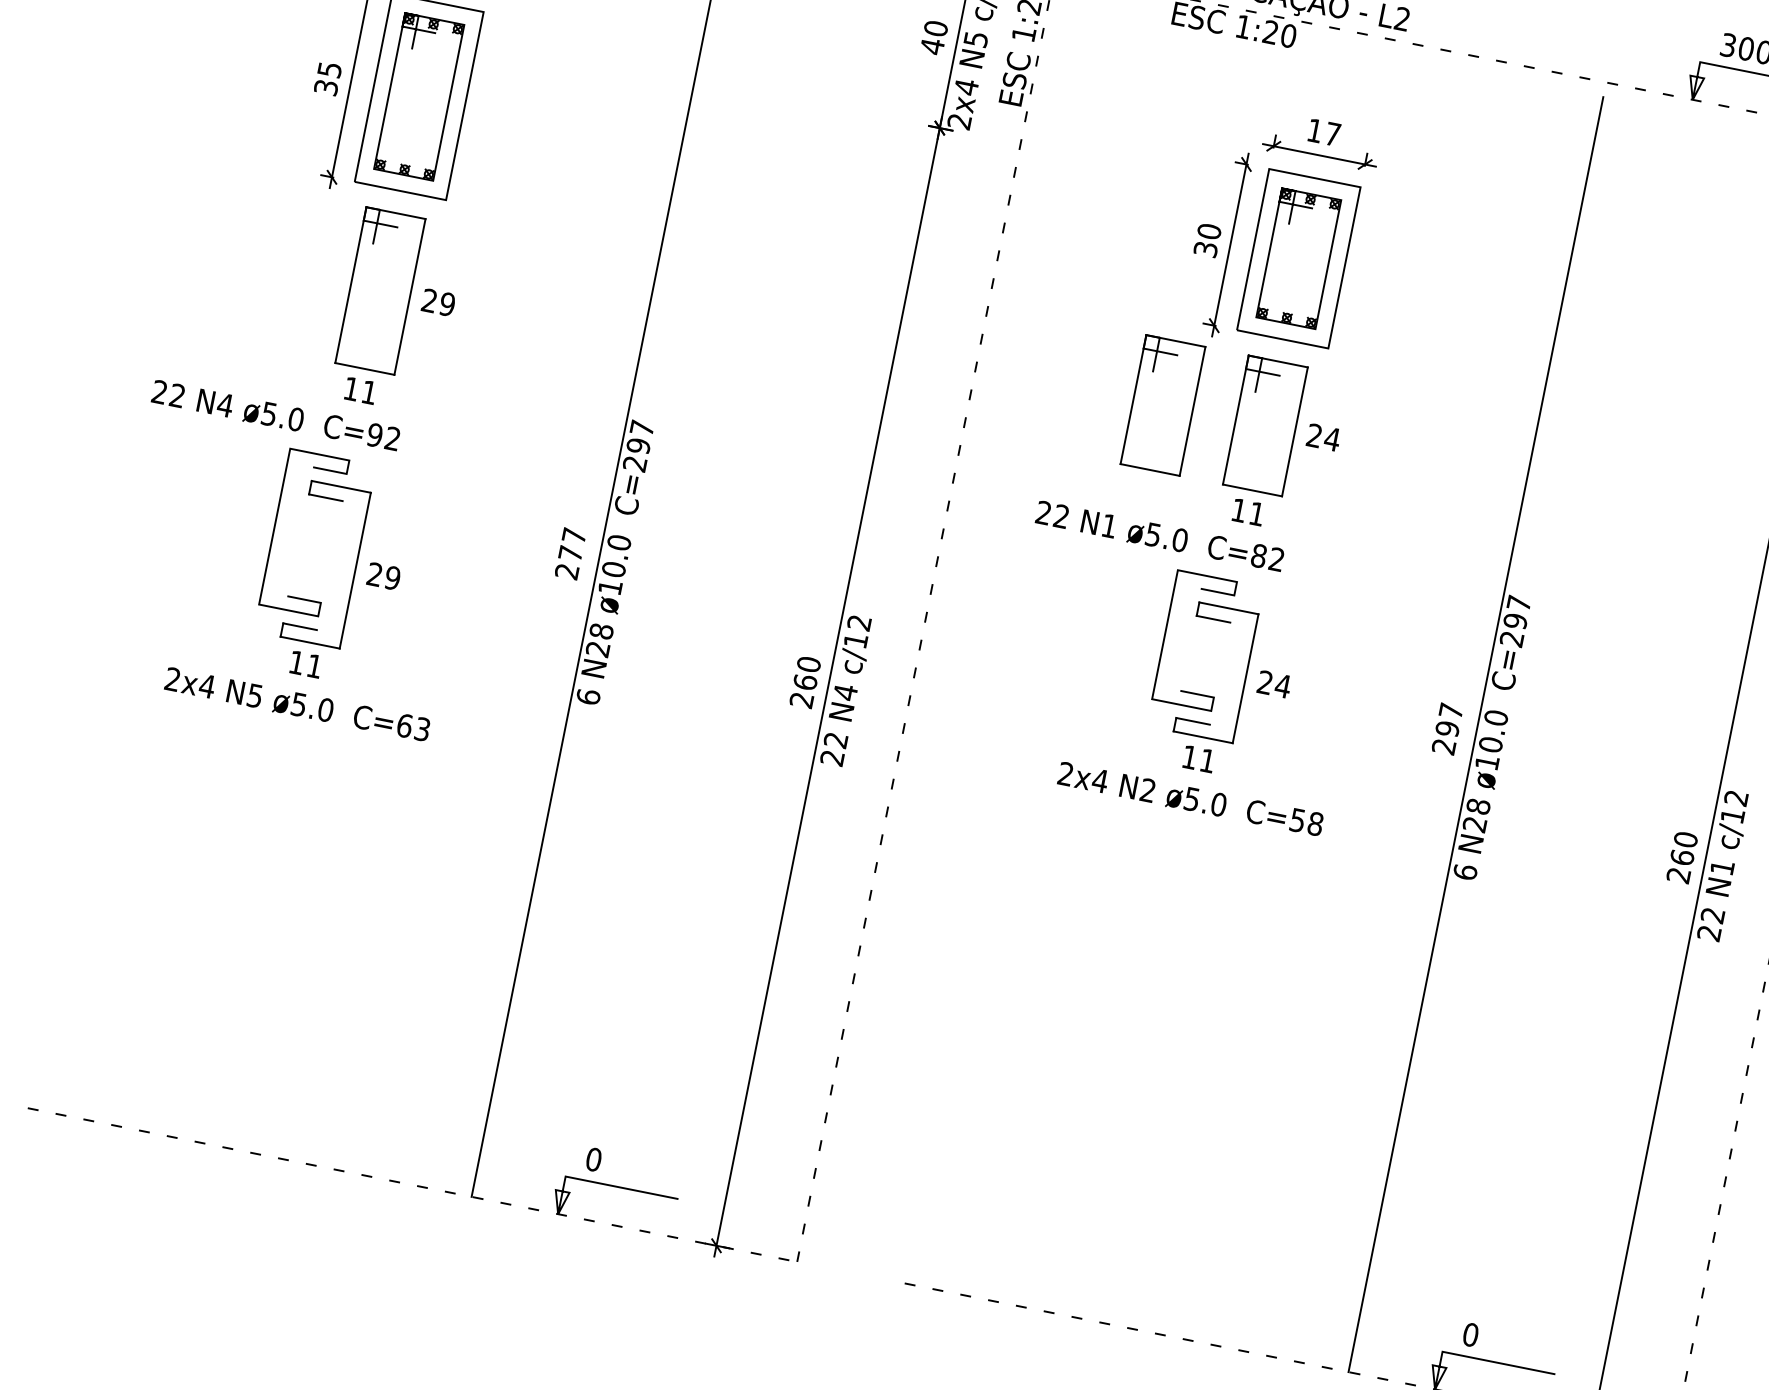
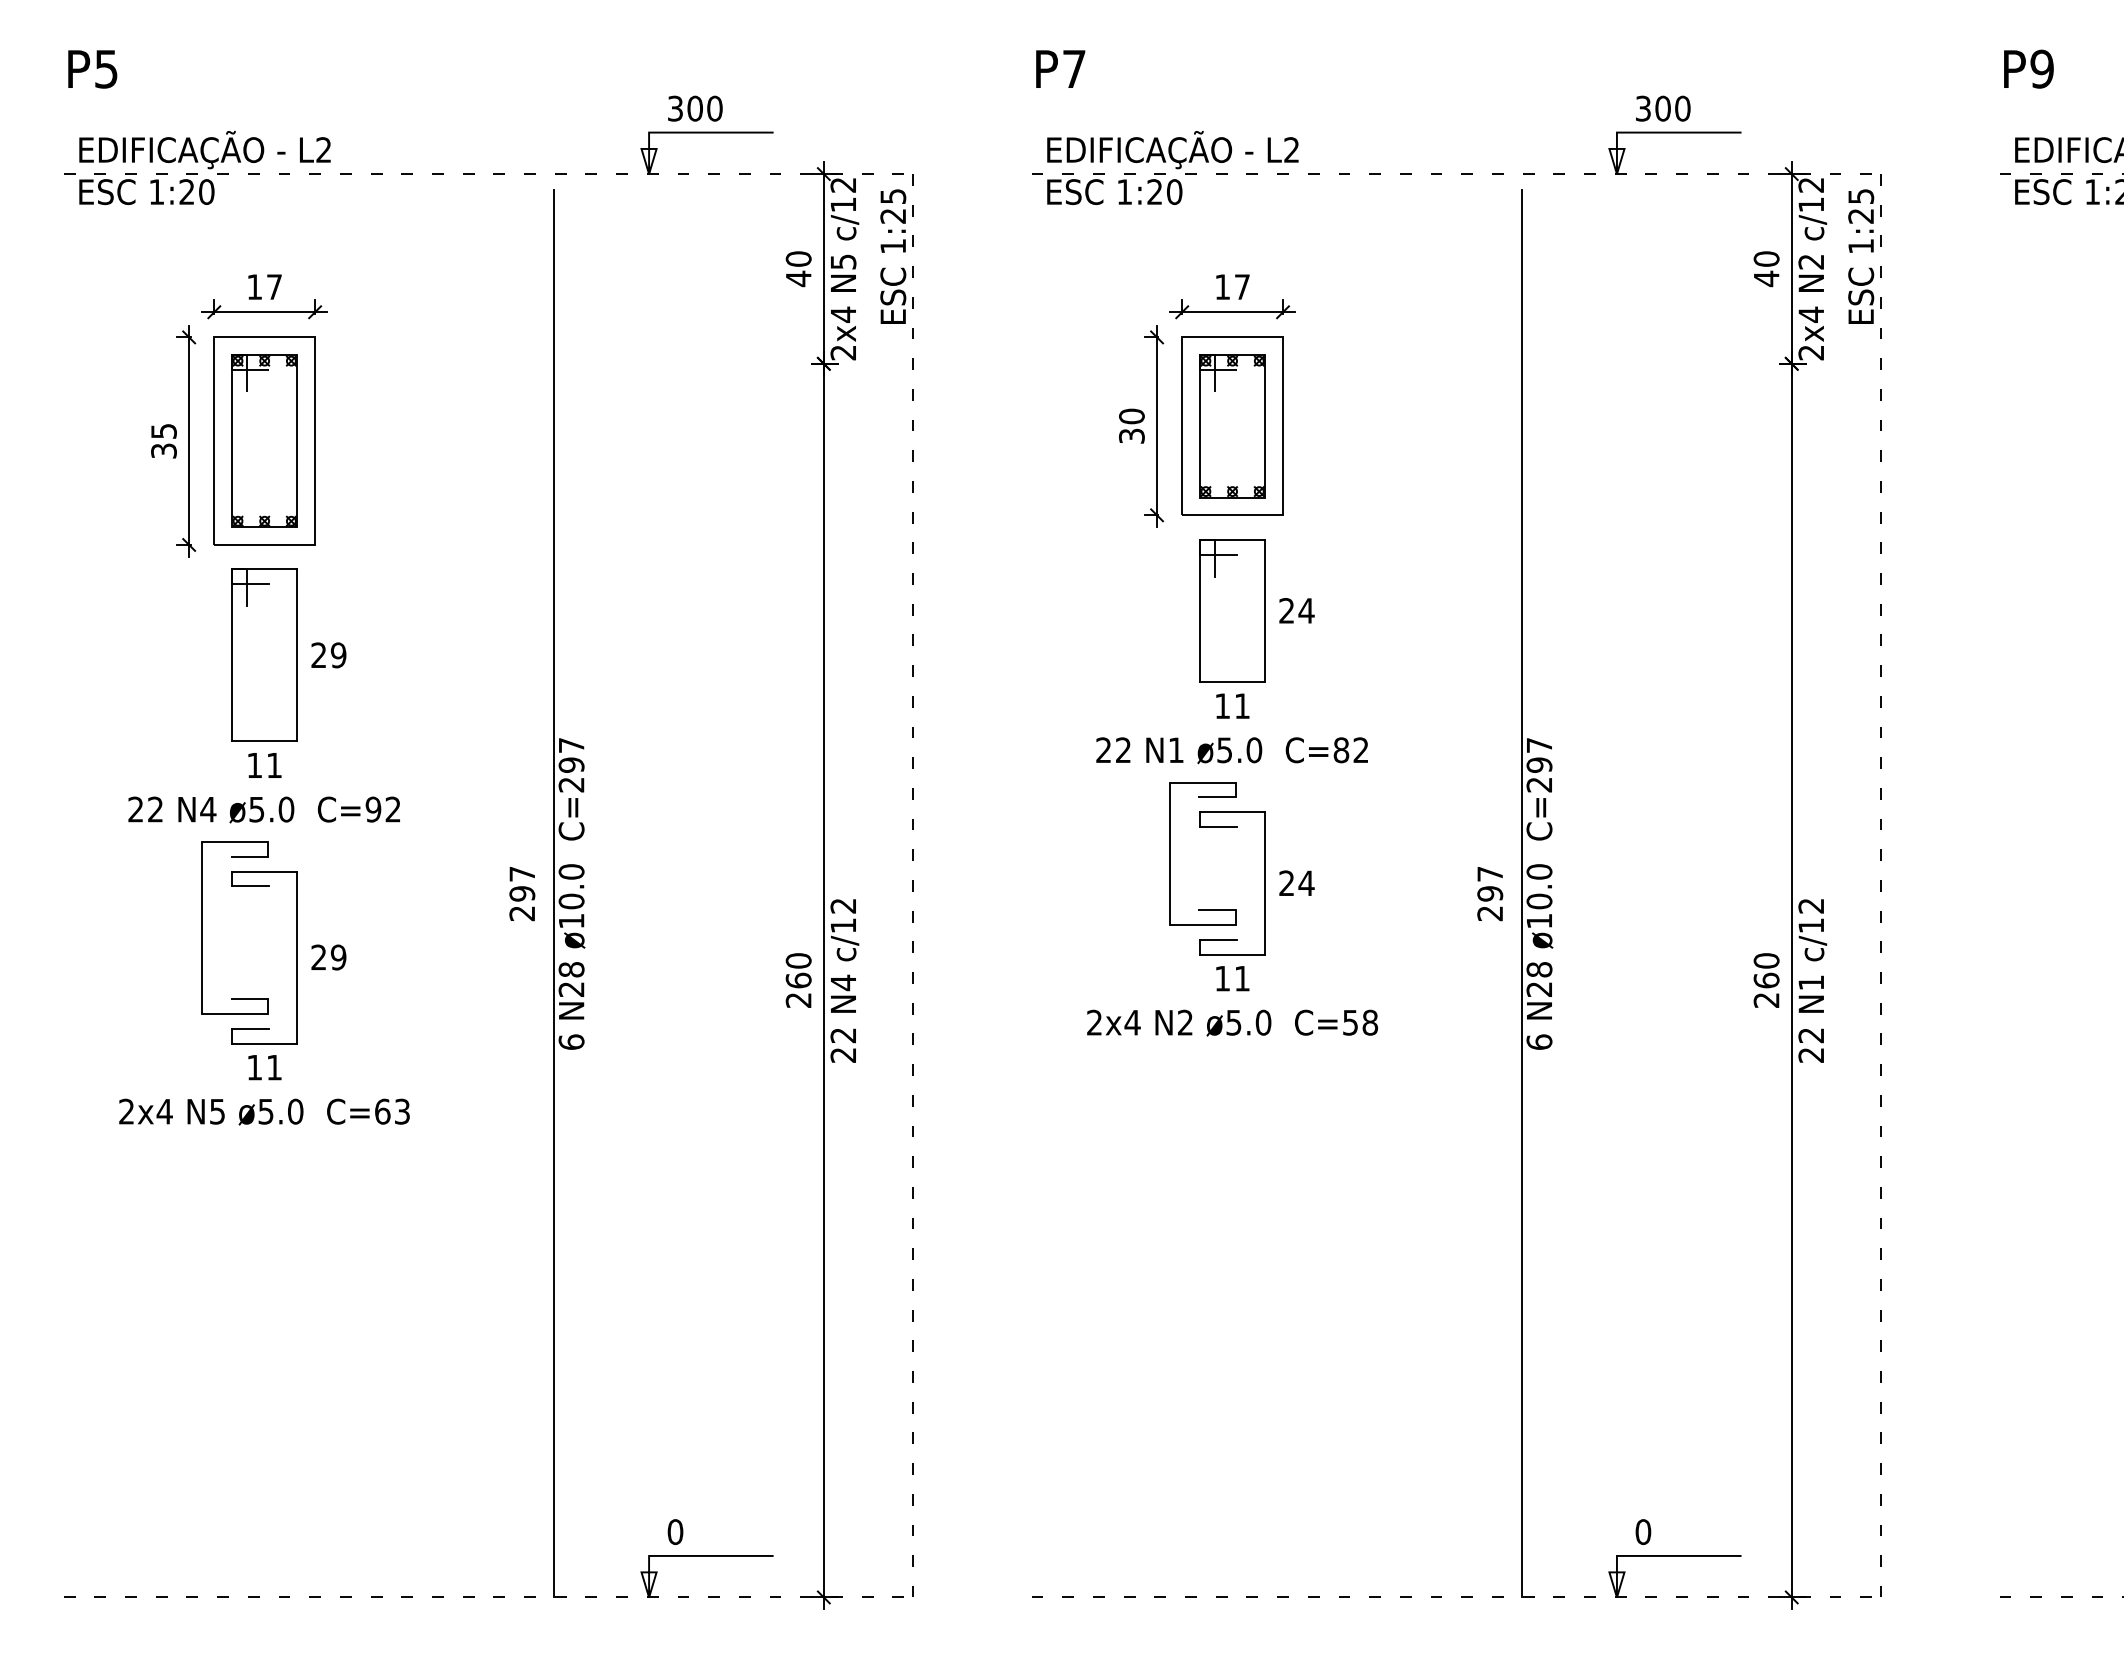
part: (1163, 405) -> (1119, 610), removed
text: (275, 415) -> (263, 809), moved
text: (1159, 536) -> (1231, 750), moved
text: (570, 553) -> (522, 893), 277 -> 297

